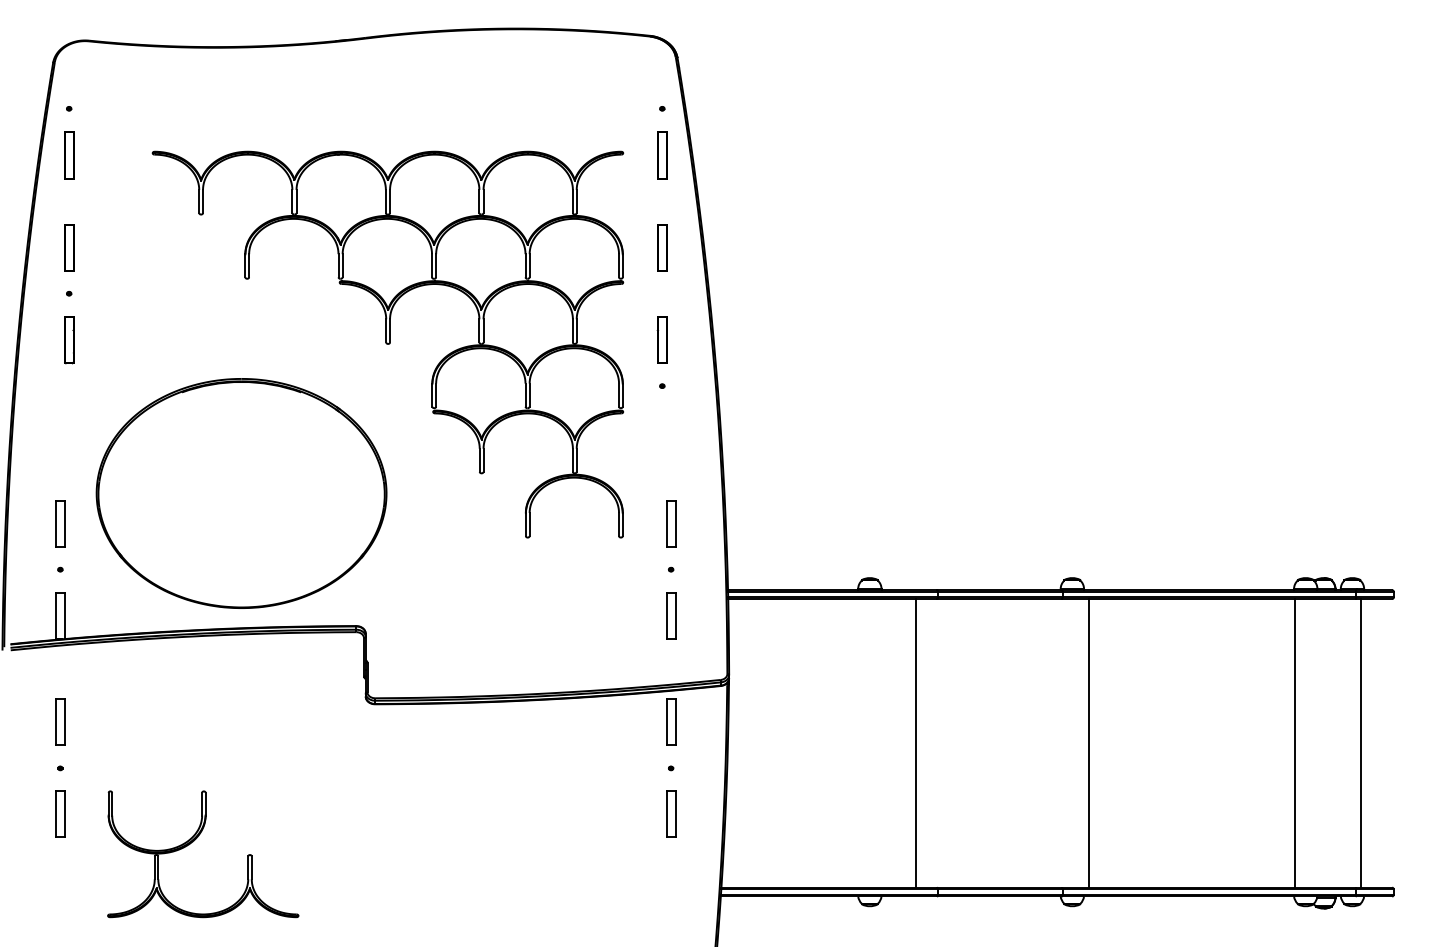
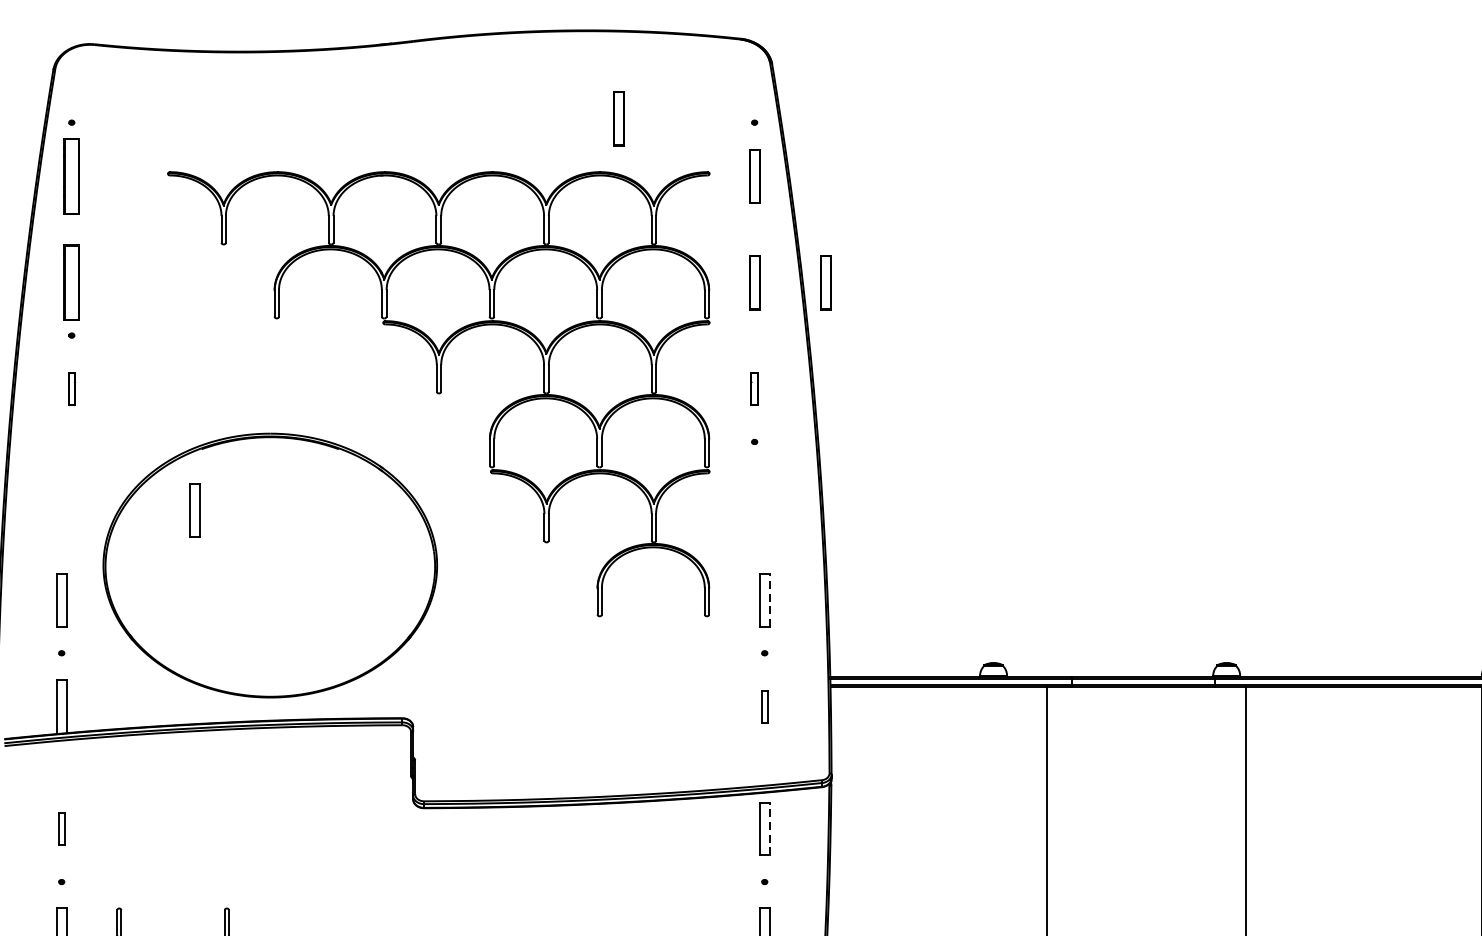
part: (544, 105) -> (619, 118), added
part: (69, 155) -> (72, 176), size x1.4
part: (69, 247) -> (72, 282), size x1.4
part: (724, 247) -> (826, 282), added
part: (661, 339) -> (753, 388), size x0.6
part: (69, 340) -> (72, 389), size x0.6
part: (176, 445) -> (195, 510), added
line: (675, 523) -> (769, 600), solid -> dashed
part: (671, 615) -> (765, 706), size x0.6
part: (60, 721) -> (61, 828), size x0.6
line: (675, 722) -> (769, 829), solid -> dashed

